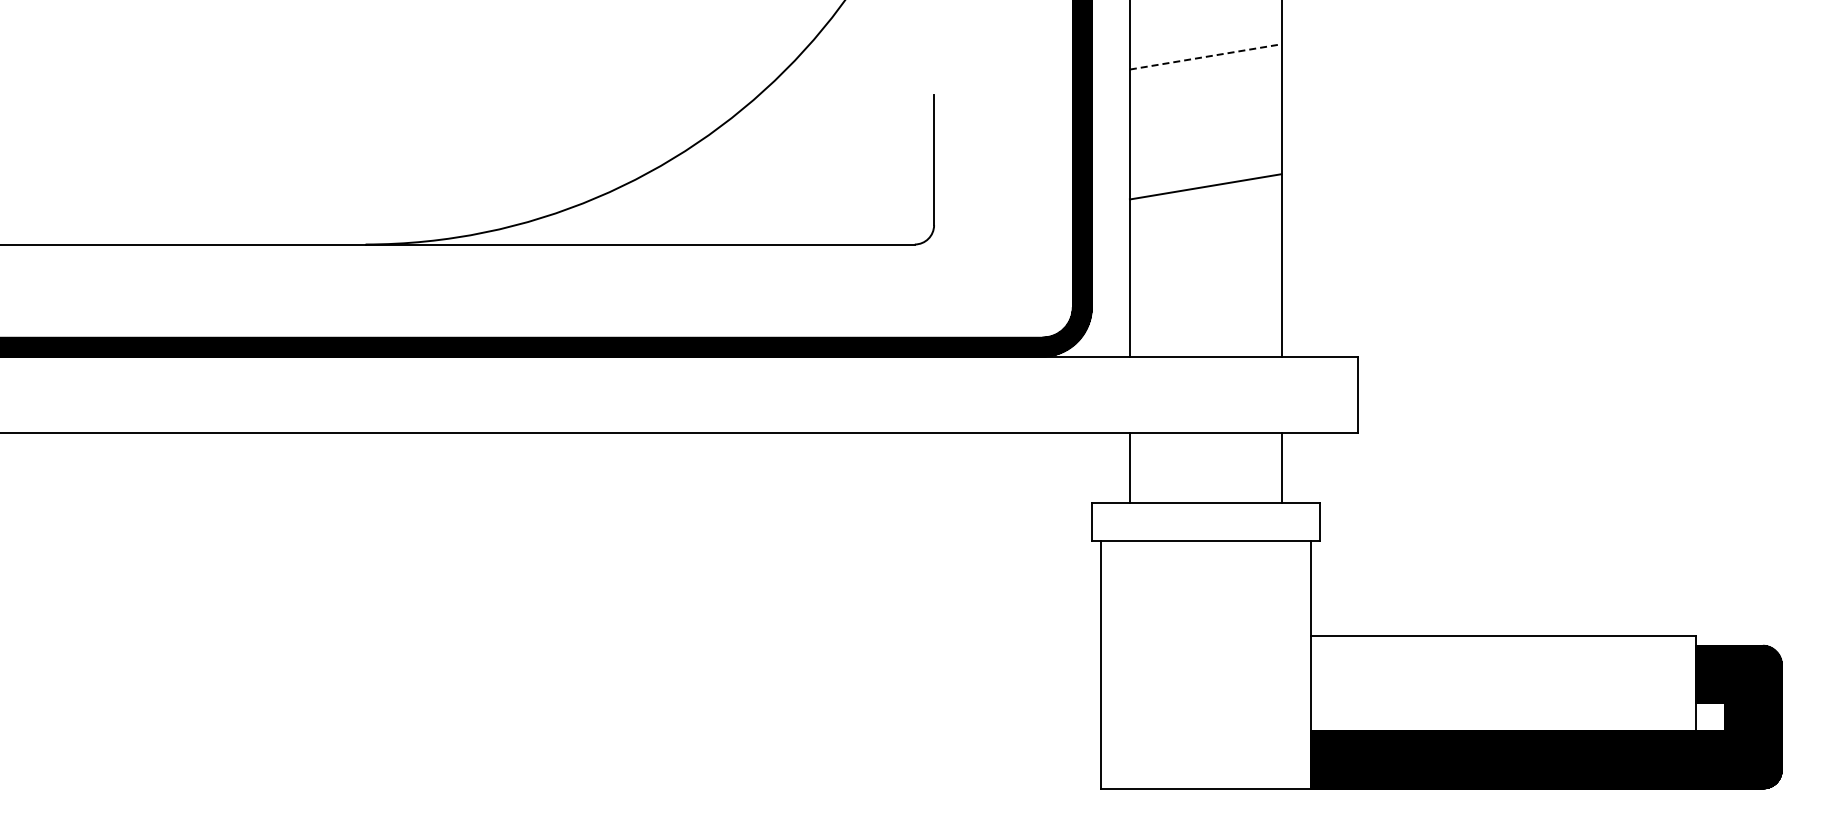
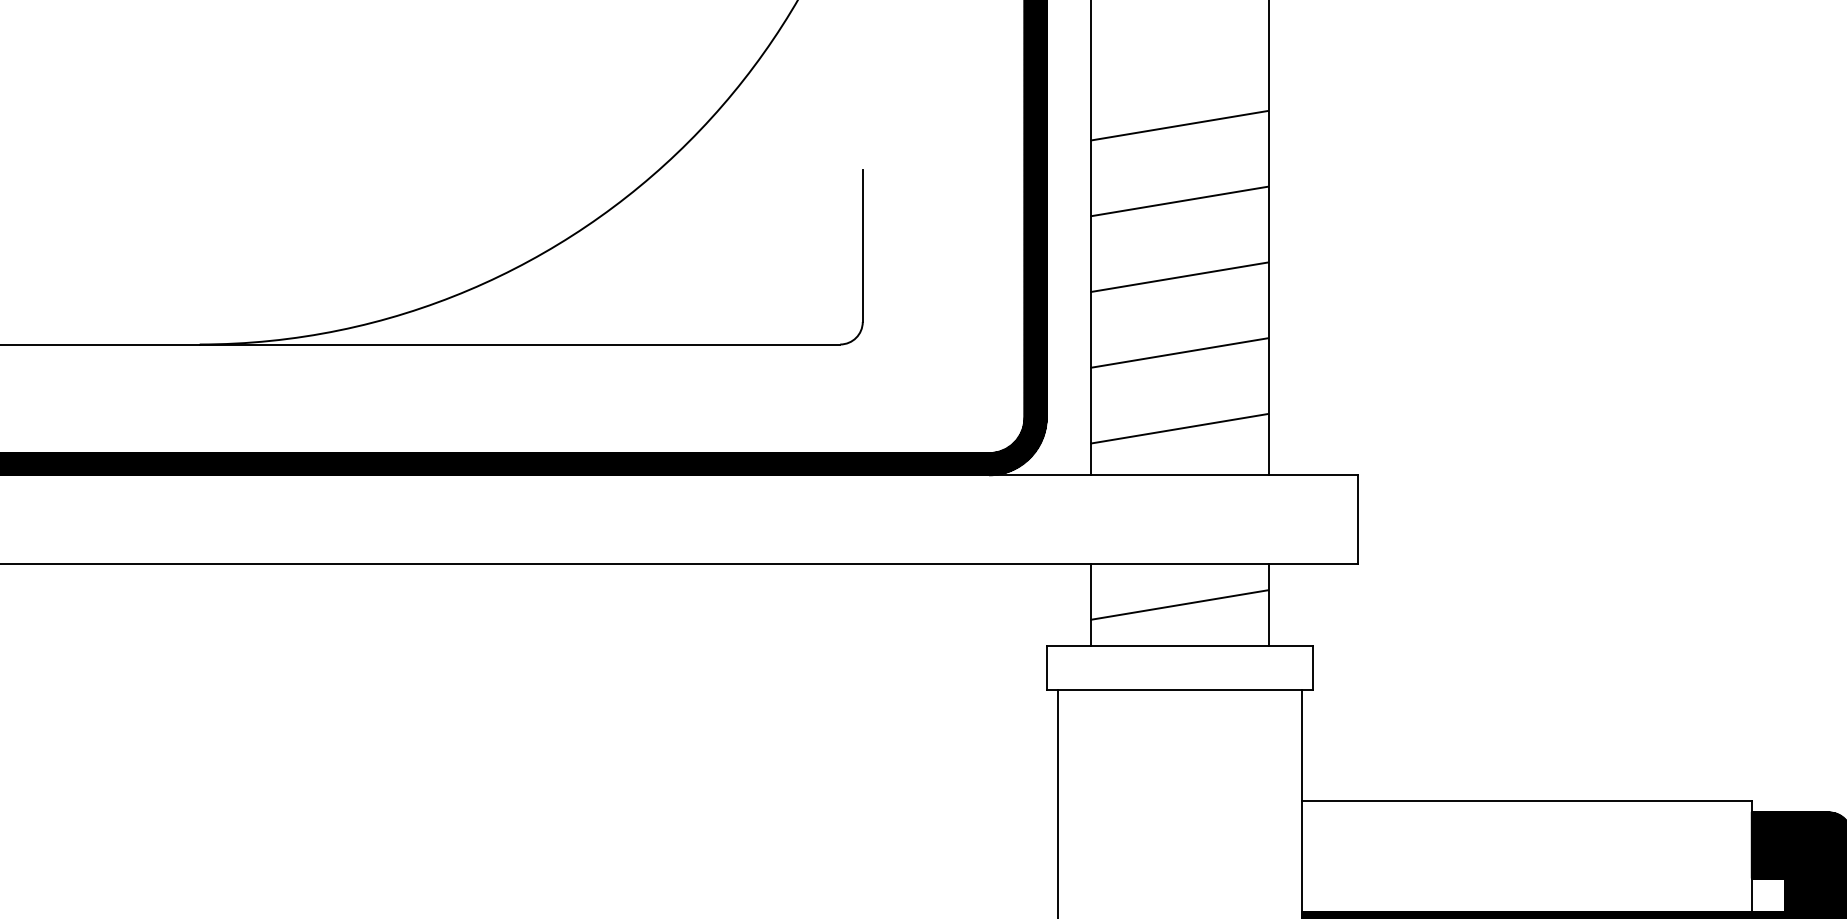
line: (1205, 56) -> (1179, 125), dashed -> solid
line: (1205, 121) -> (1179, 201), added
line: (1205, 251) -> (1179, 352), added
line: (1205, 316) -> (1179, 428), added
line: (1205, 467) -> (1179, 604), added

